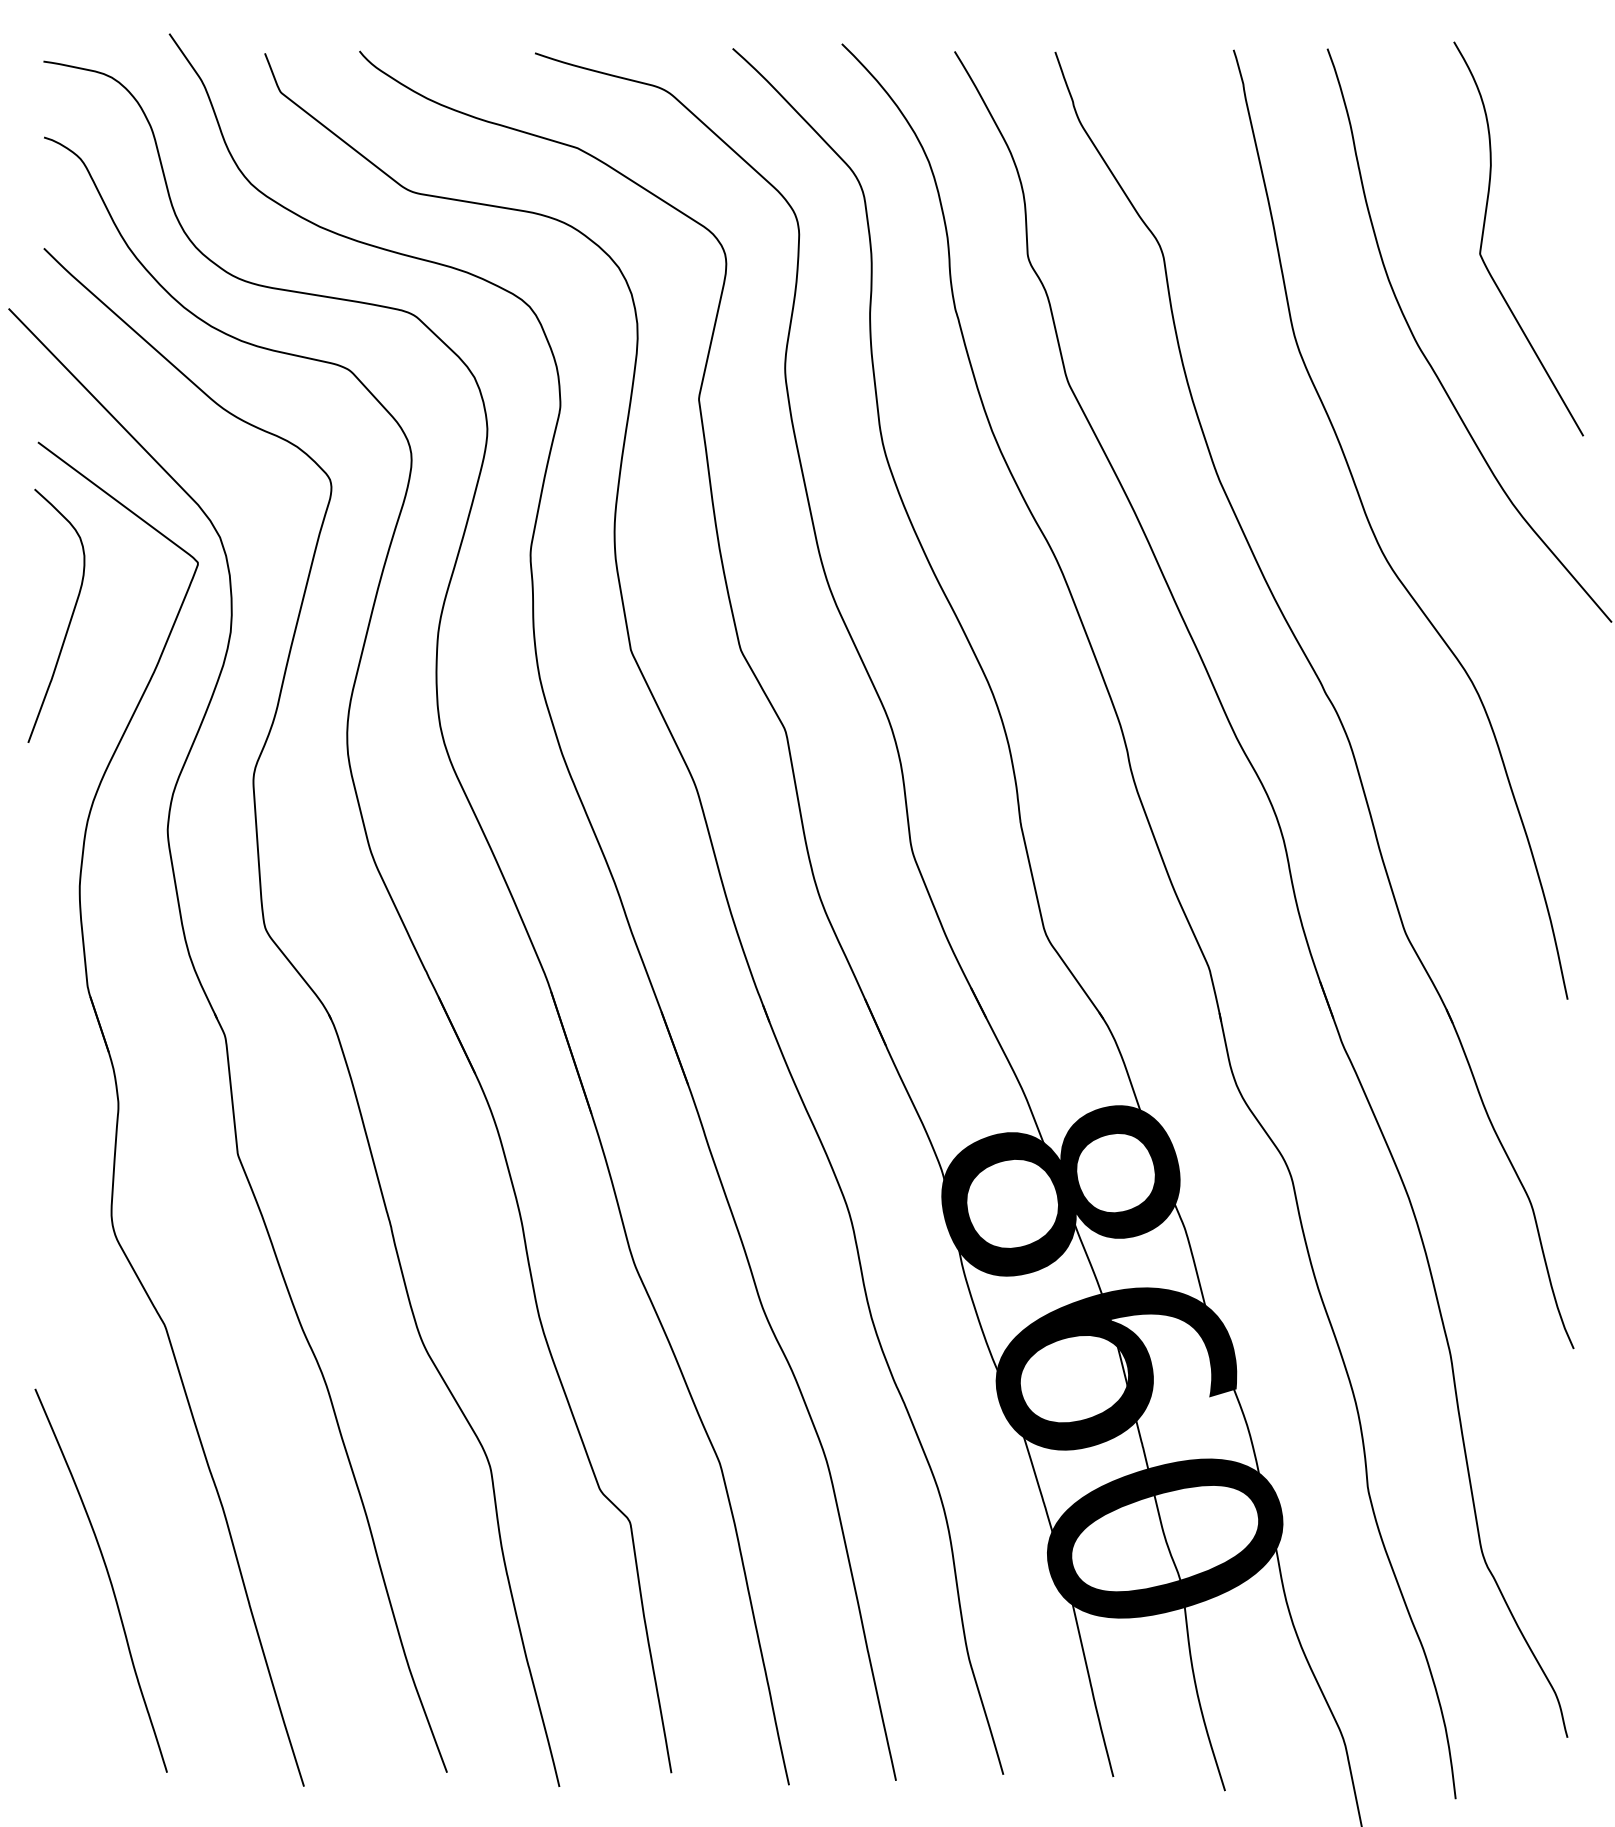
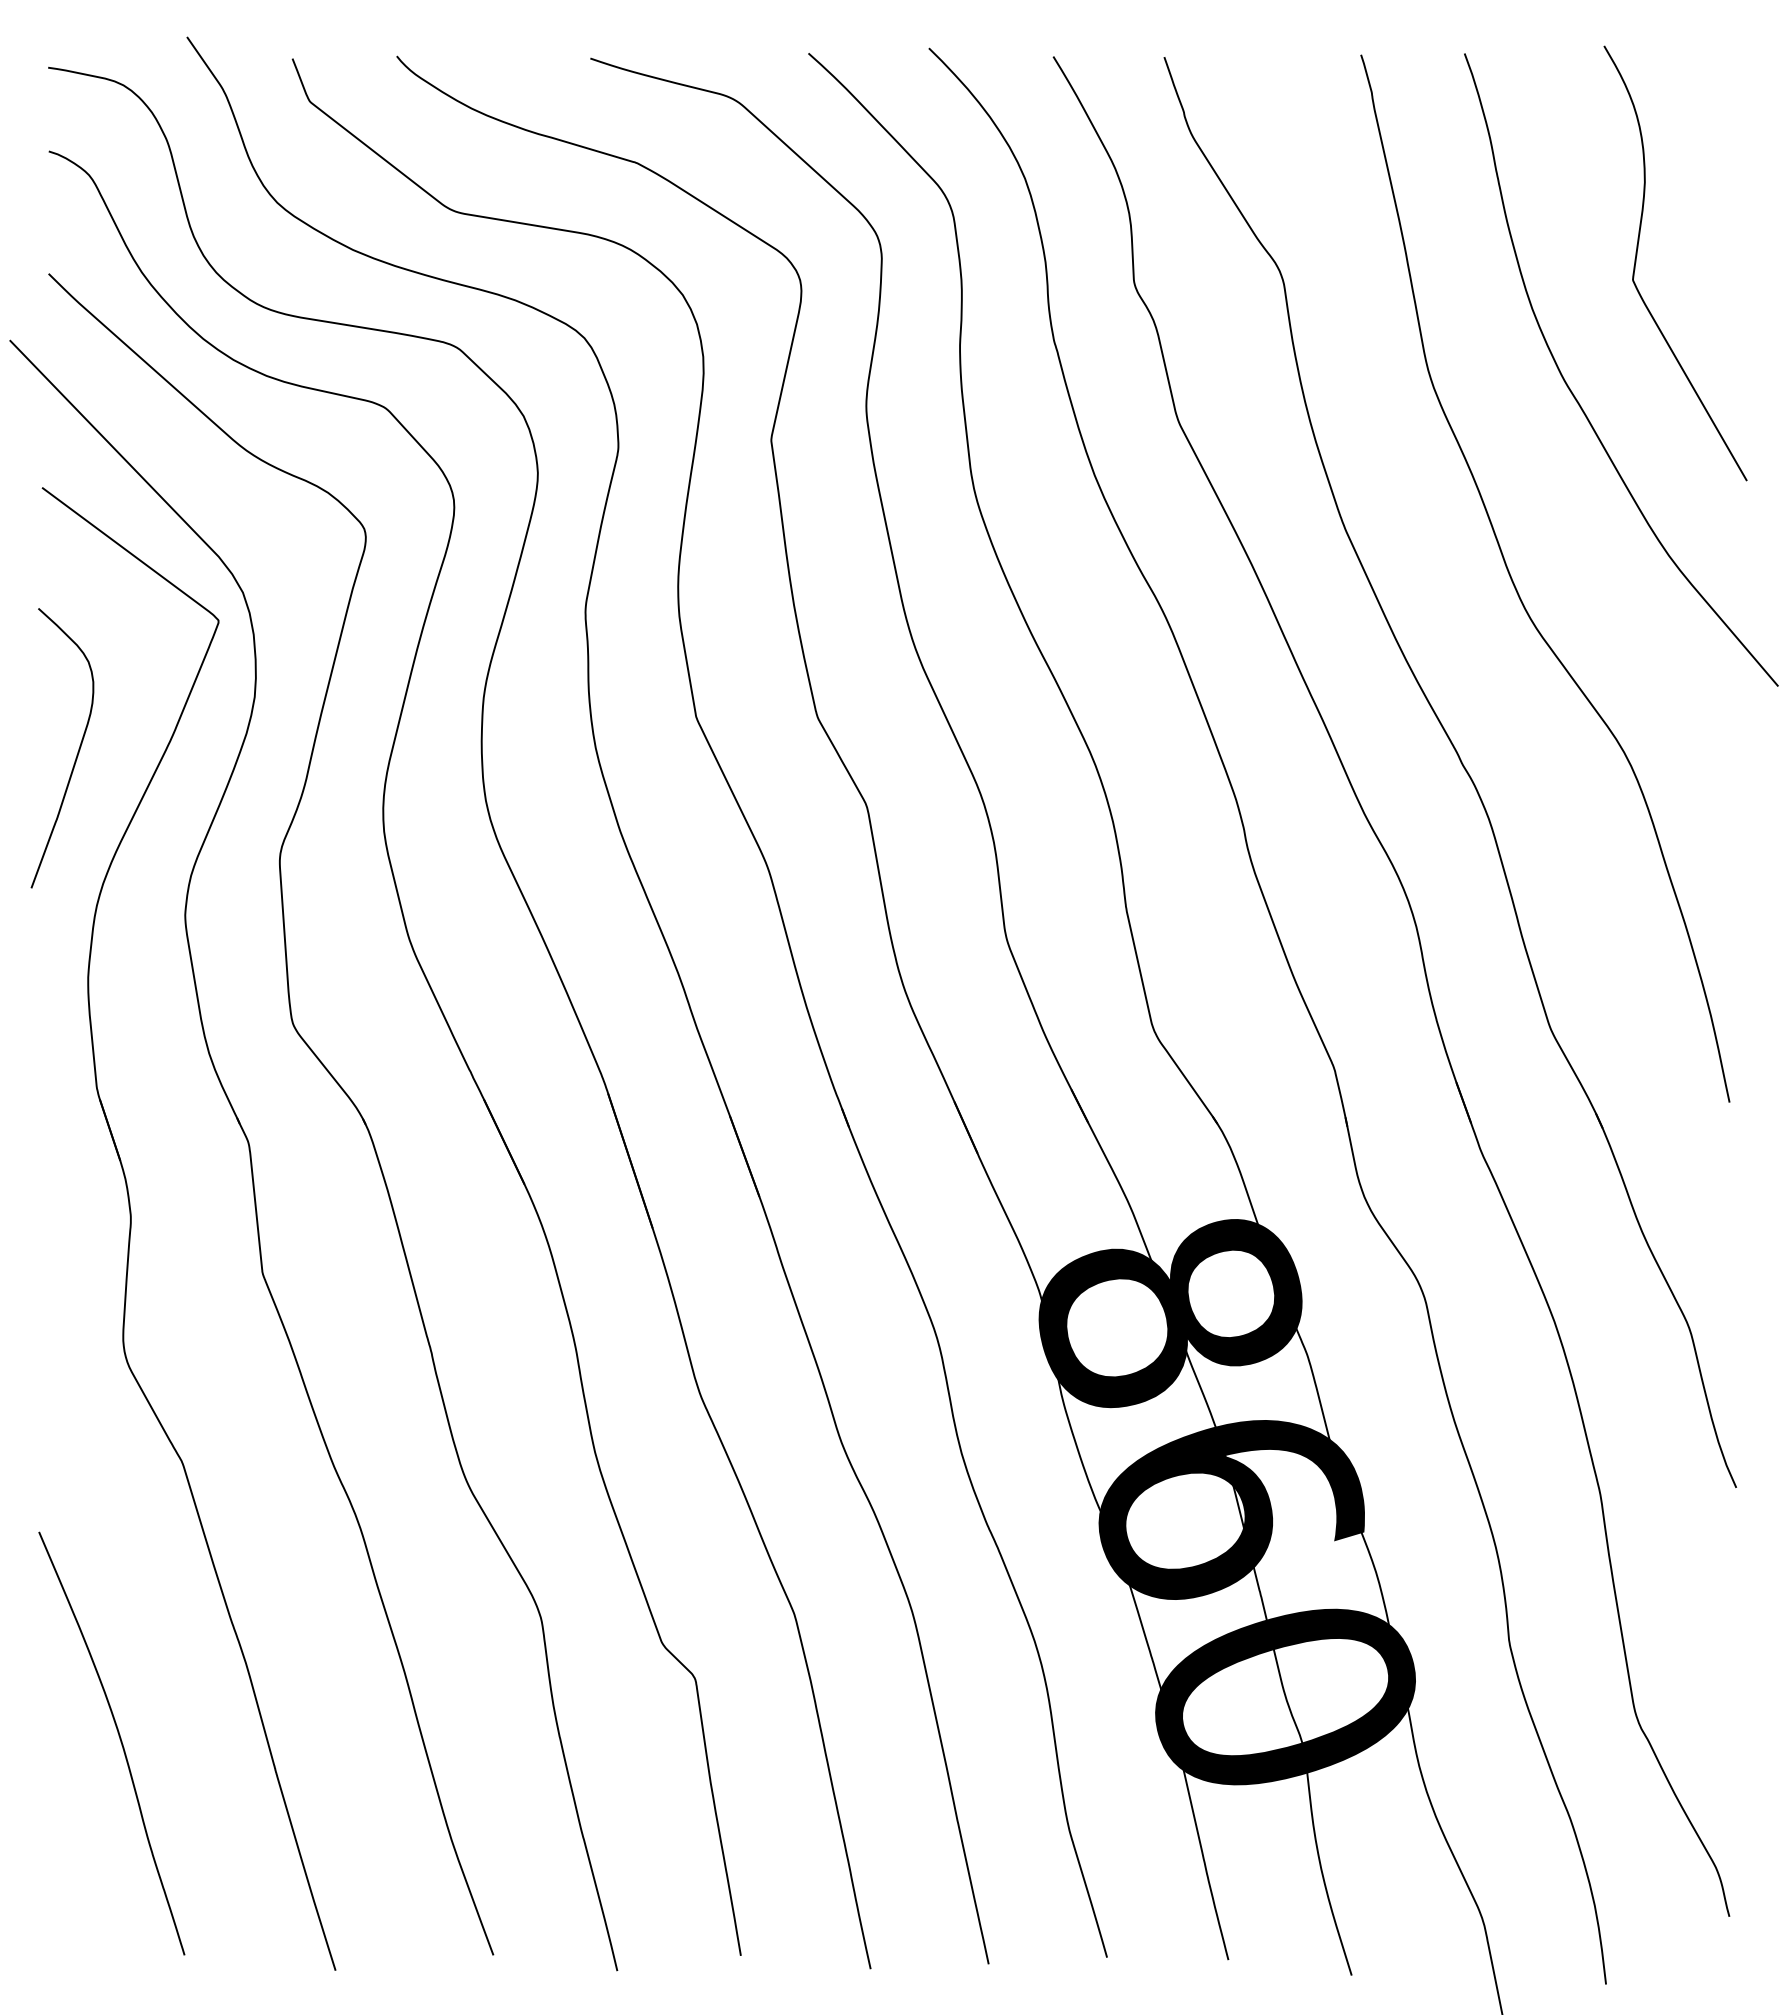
curve: (69, 621) -> (76, 754), moved

